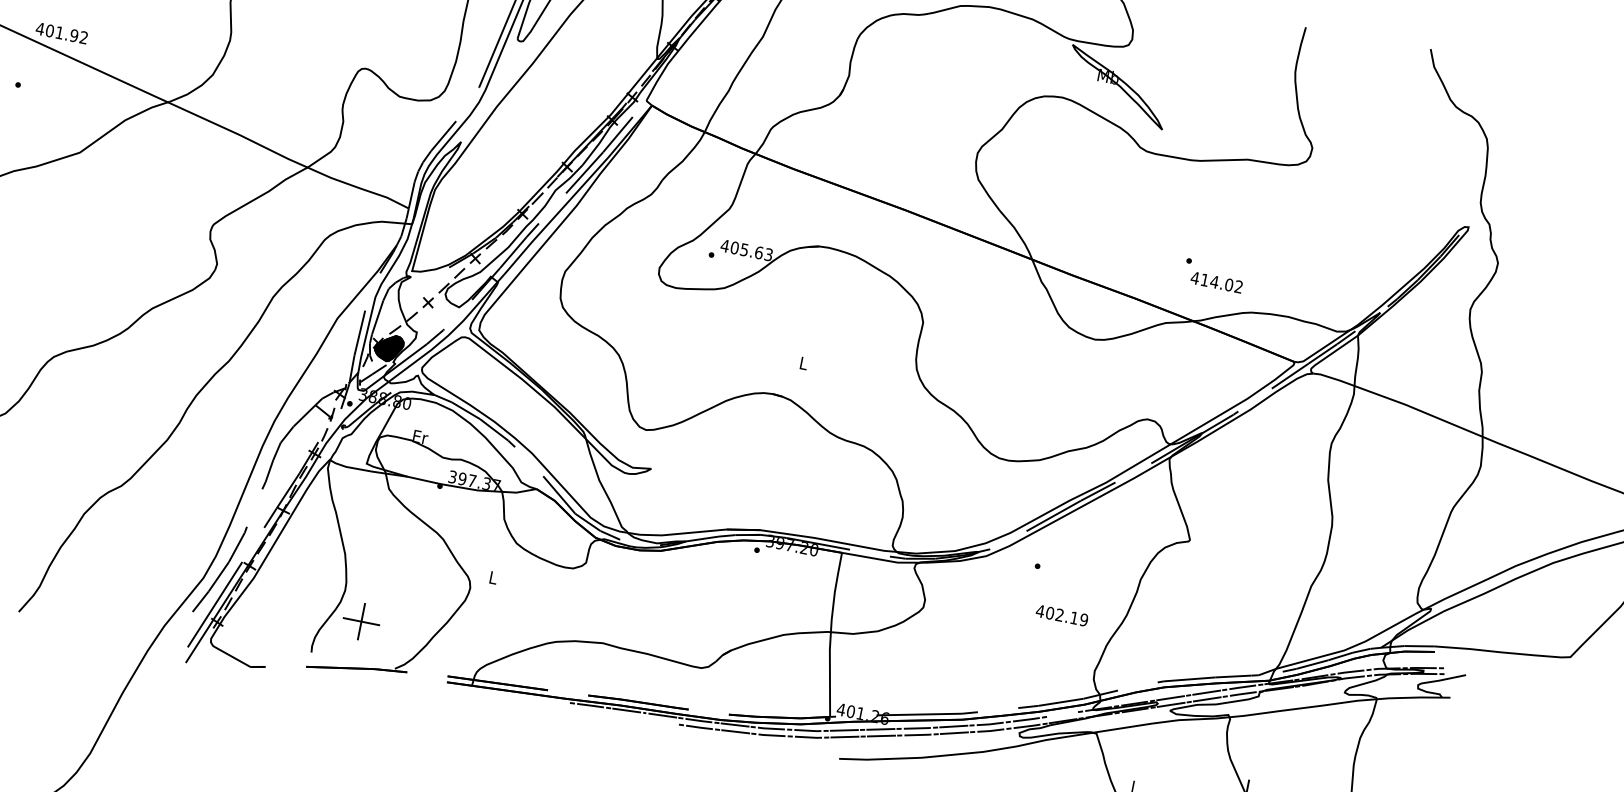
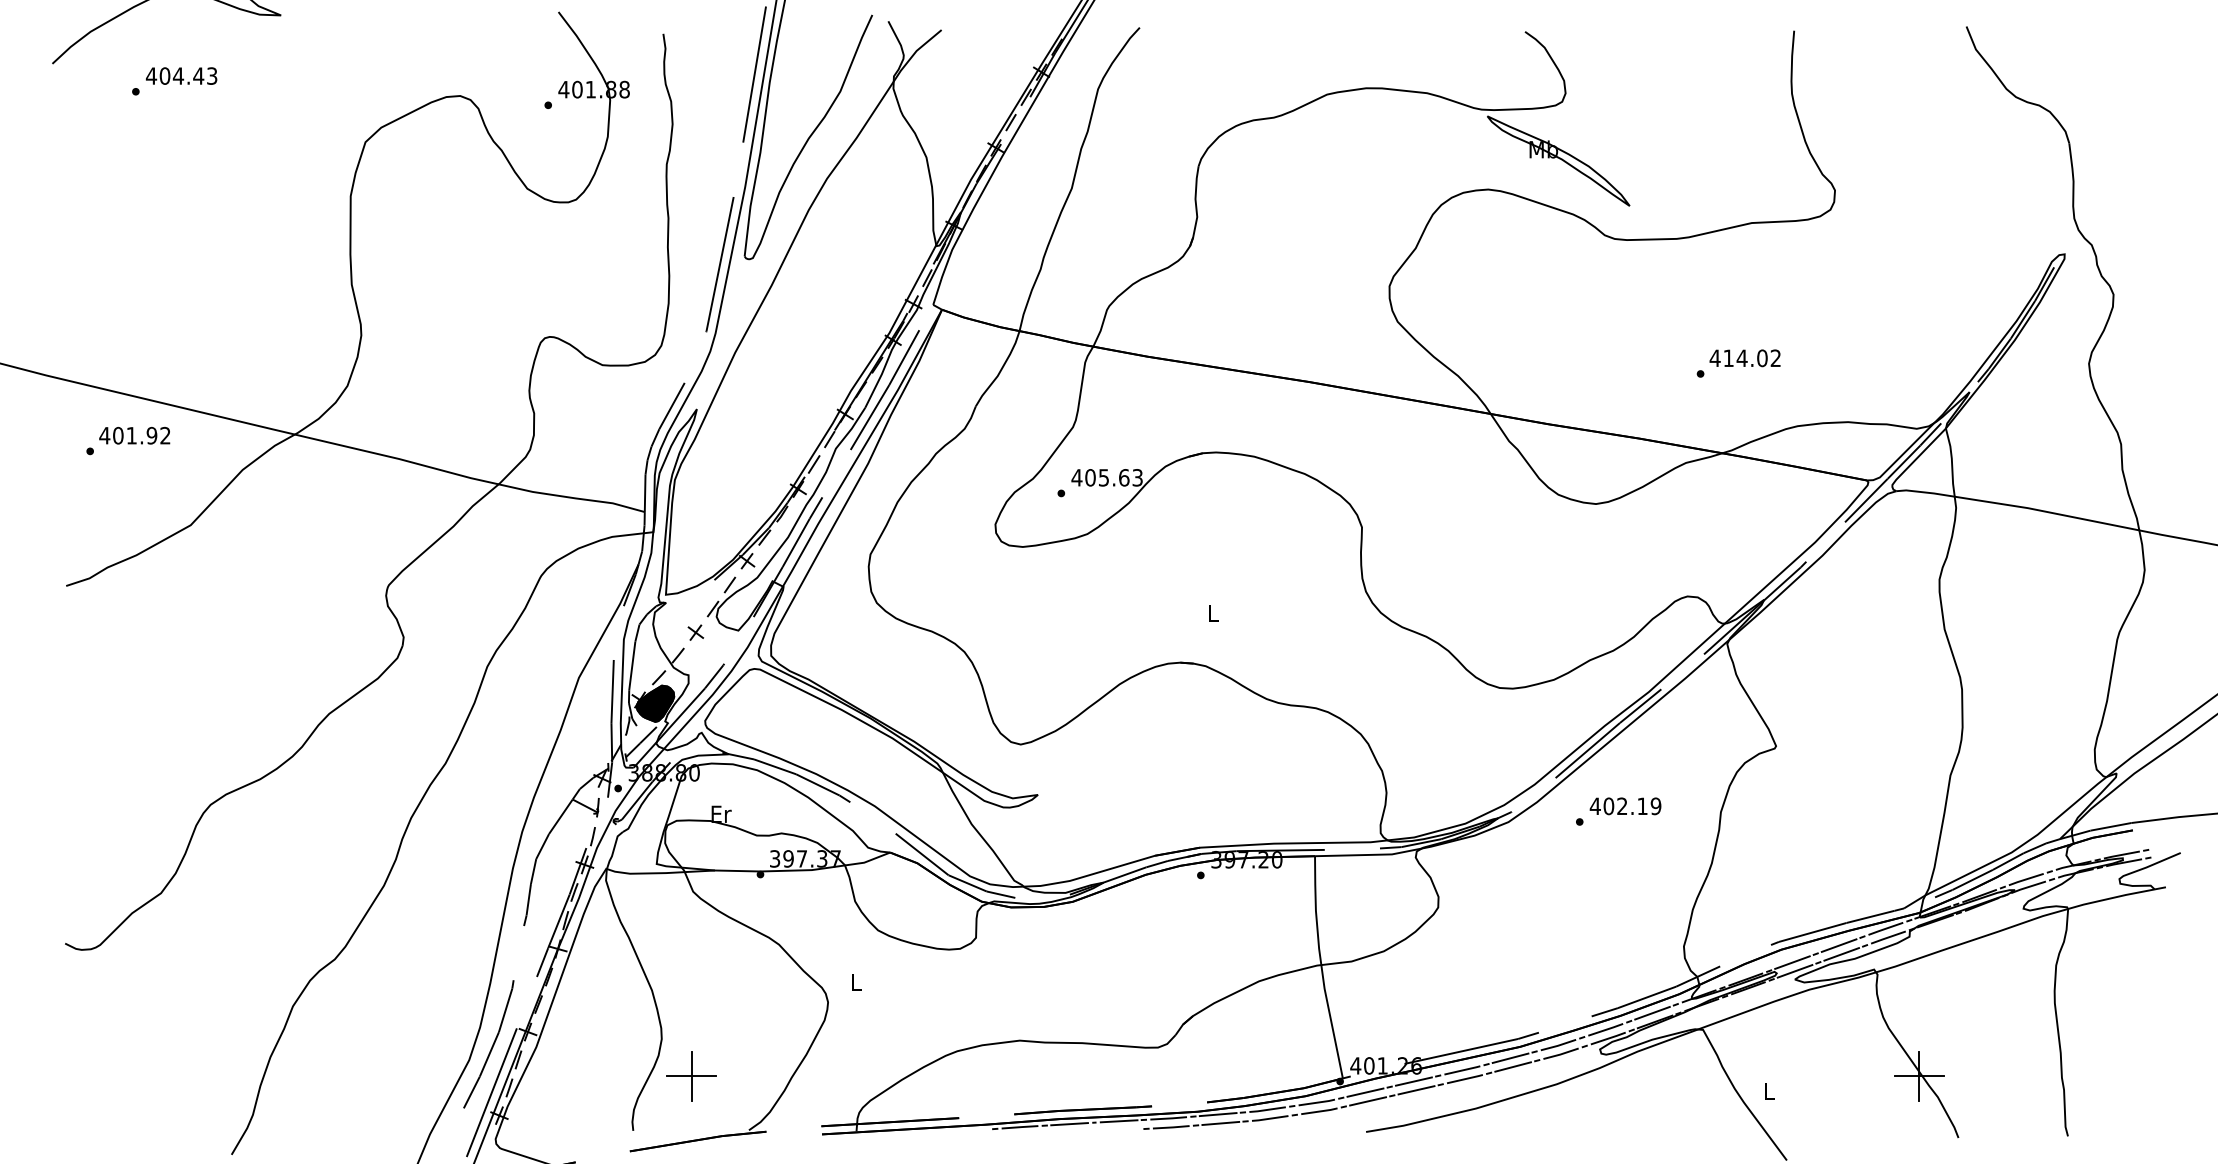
text: (61, 33) -> (134, 435), moved
text: (1216, 282) -> (1744, 358), moved
text: (1062, 615) -> (1625, 806), moved
line: (1062, 713) -> (1652, 1012), added

